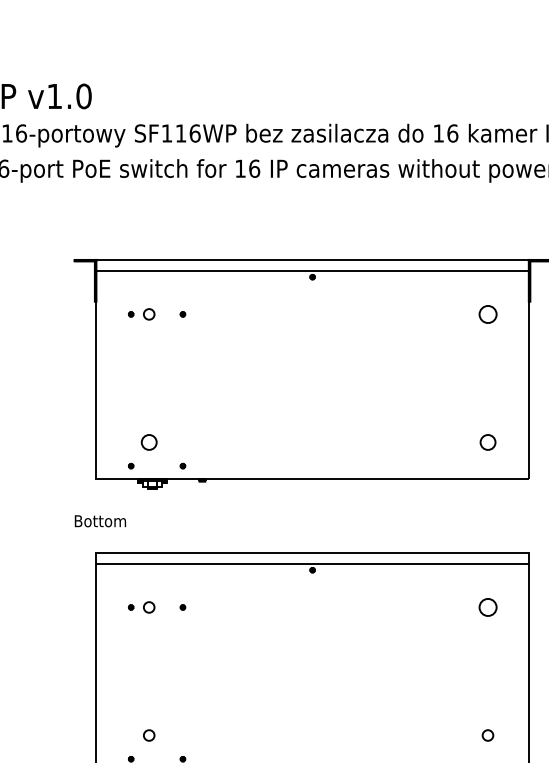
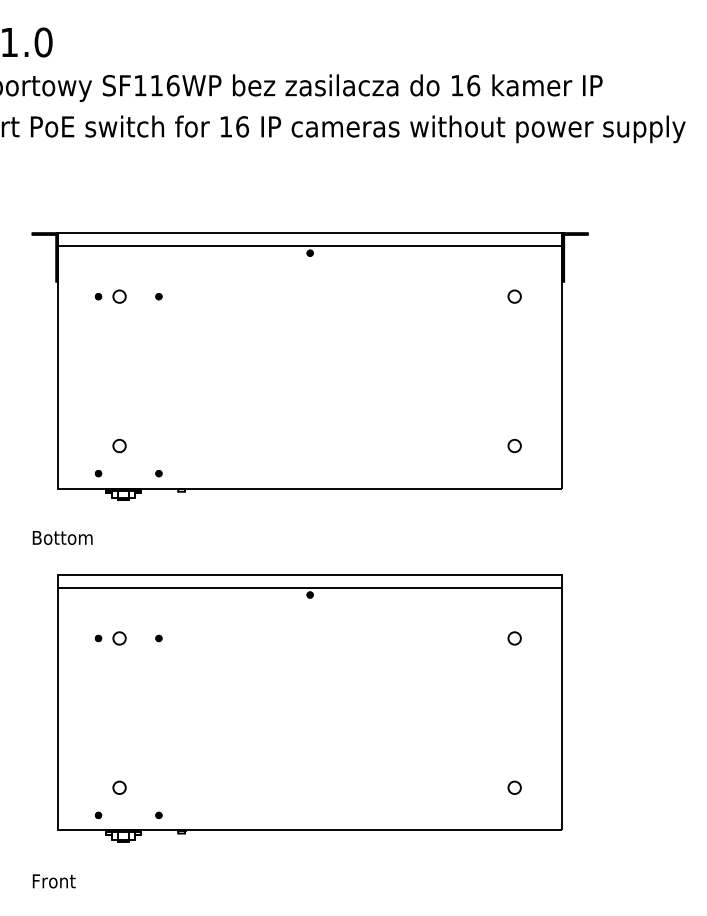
part: (487, 314) -> (514, 296), size x0.62
part: (149, 442) -> (119, 445), size x0.71
part: (487, 442) -> (514, 445), size x0.71
part: (487, 607) -> (514, 638), size x0.62

